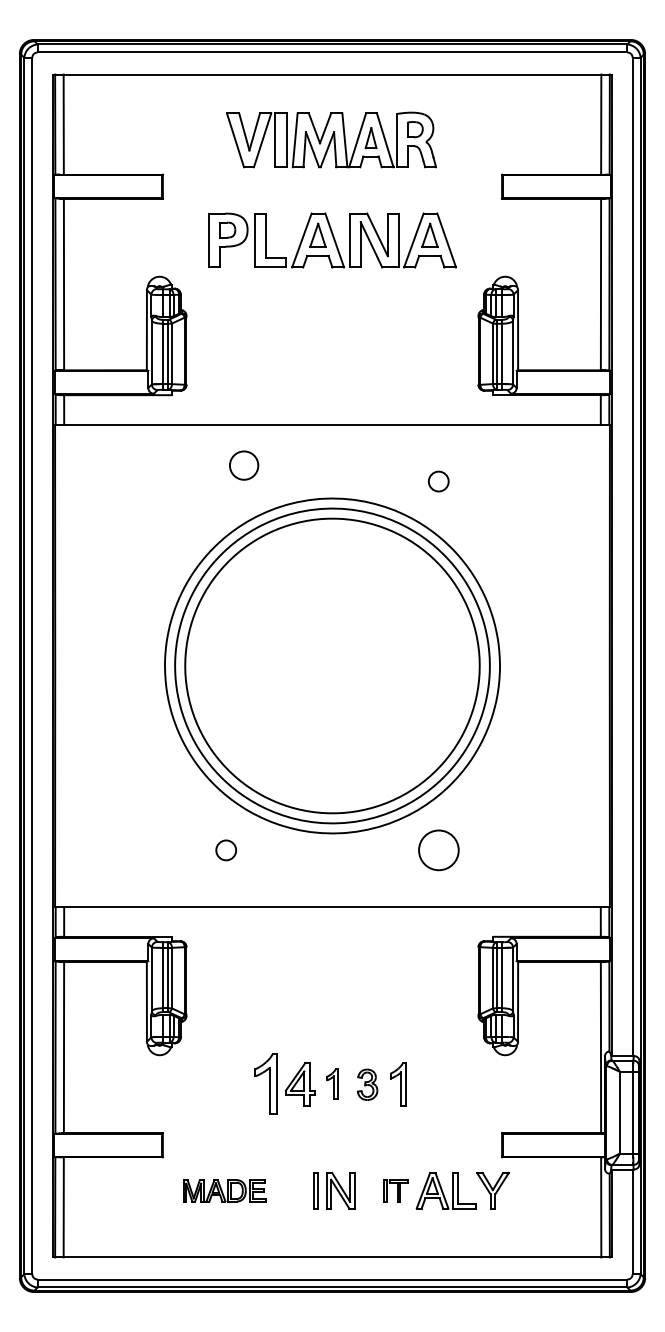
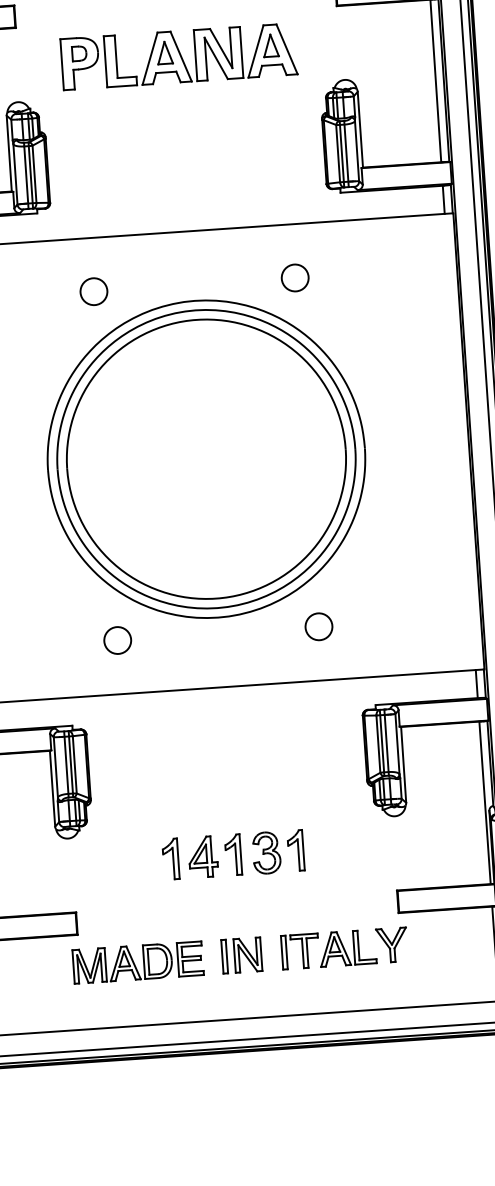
circle: (244, 465) -> (94, 291), moved
circle: (438, 481) -> (294, 277), size x1.43
circle: (226, 850) -> (118, 640), size x1.43
circle: (438, 850) -> (318, 626), size x0.71
part: (266, 1084) -> (171, 859), size x0.71
part: (332, 1084) -> (233, 855), size x1.43
part: (367, 1084) -> (266, 852), size x1.43
part: (224, 1190) -> (138, 962), size x1.67
part: (395, 1190) -> (299, 951), size x1.67

